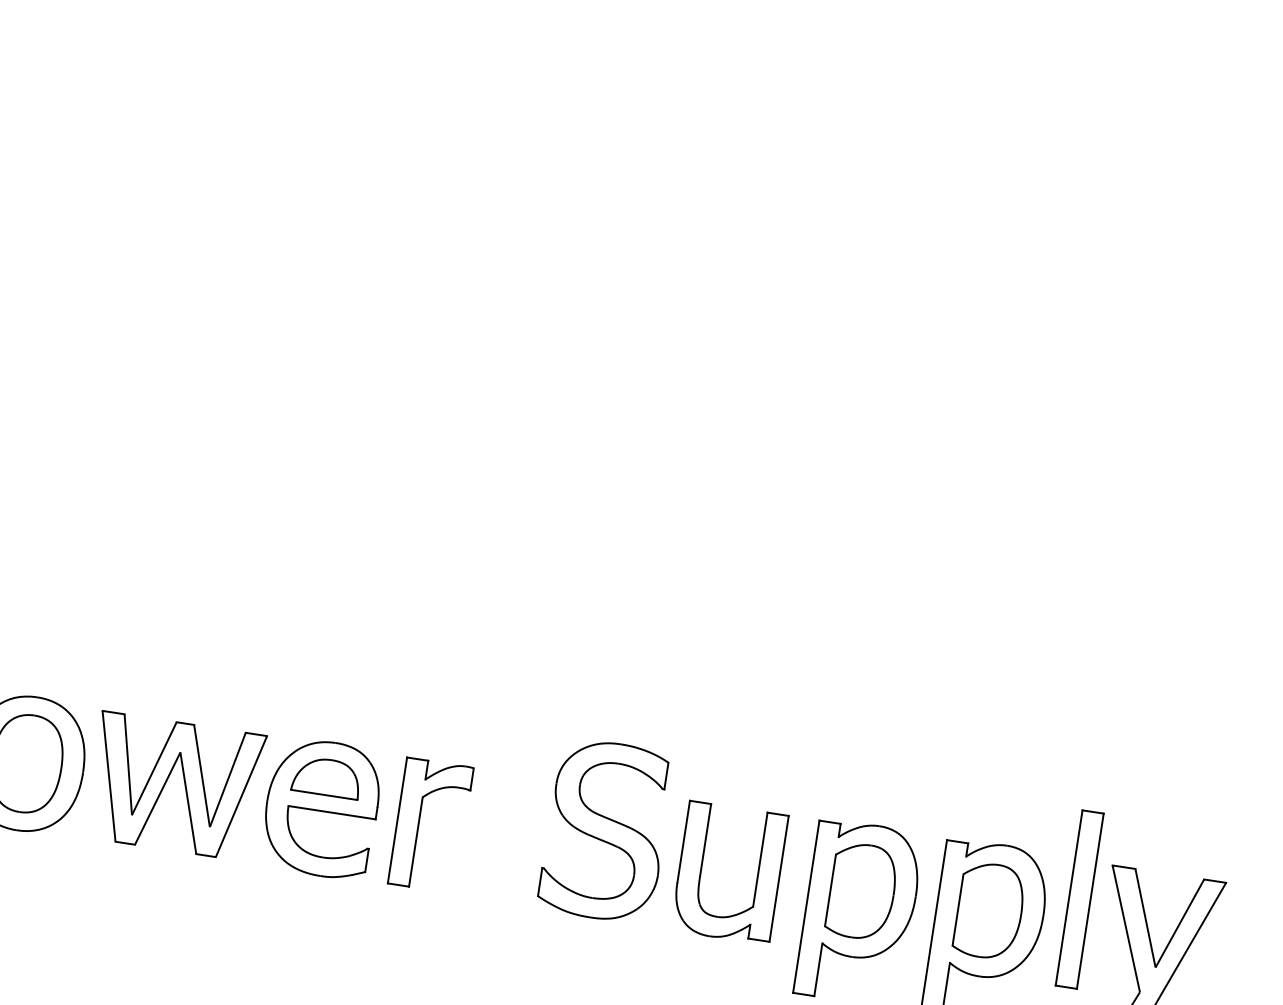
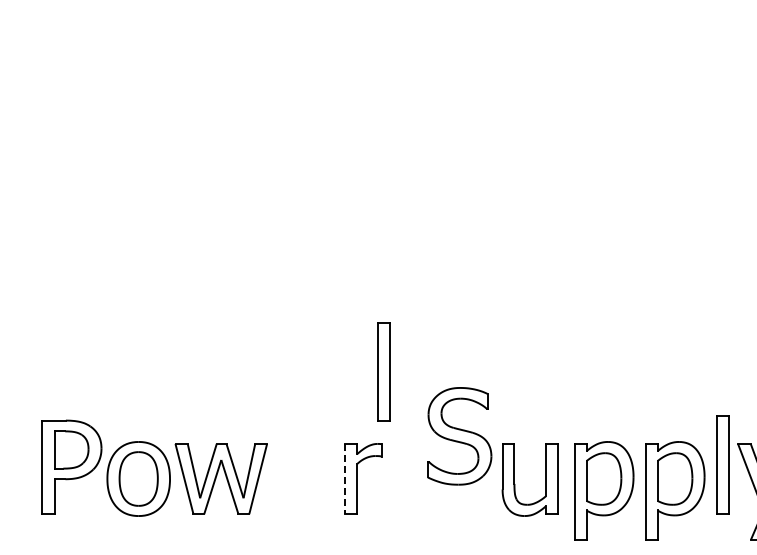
part: (495, 638) -> (383, 371), added
part: (321, 807) -> (302, 478), removed
line: (398, 821) -> (345, 479), solid -> dashed
part: (606, 831) -> (459, 436), moved

